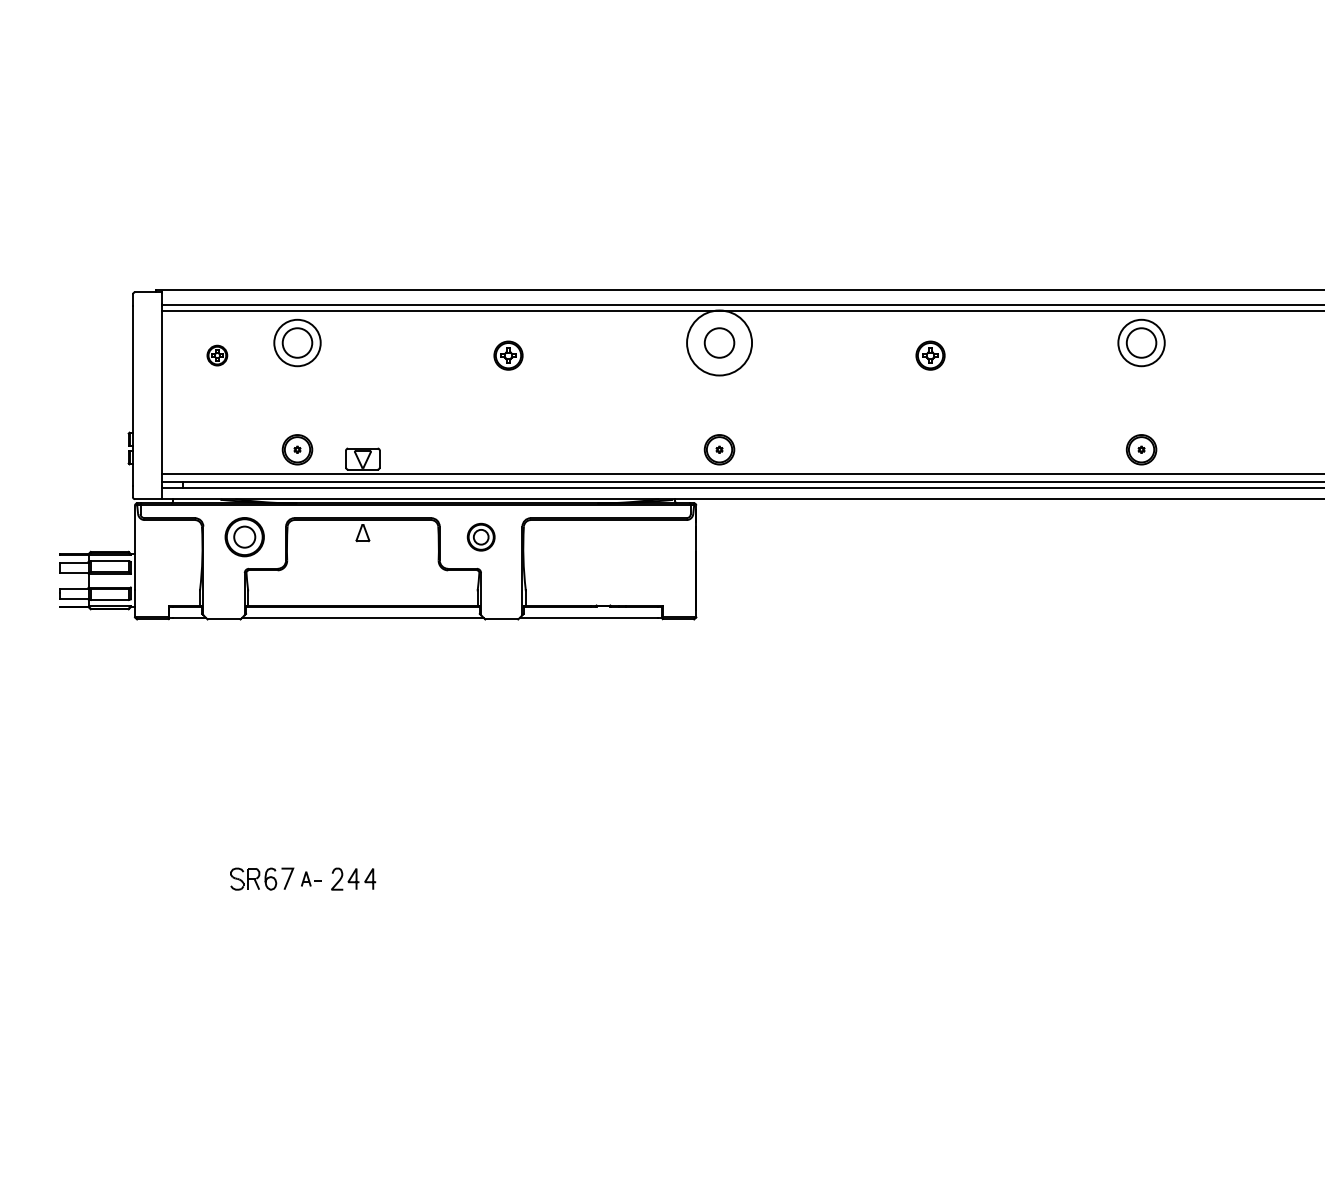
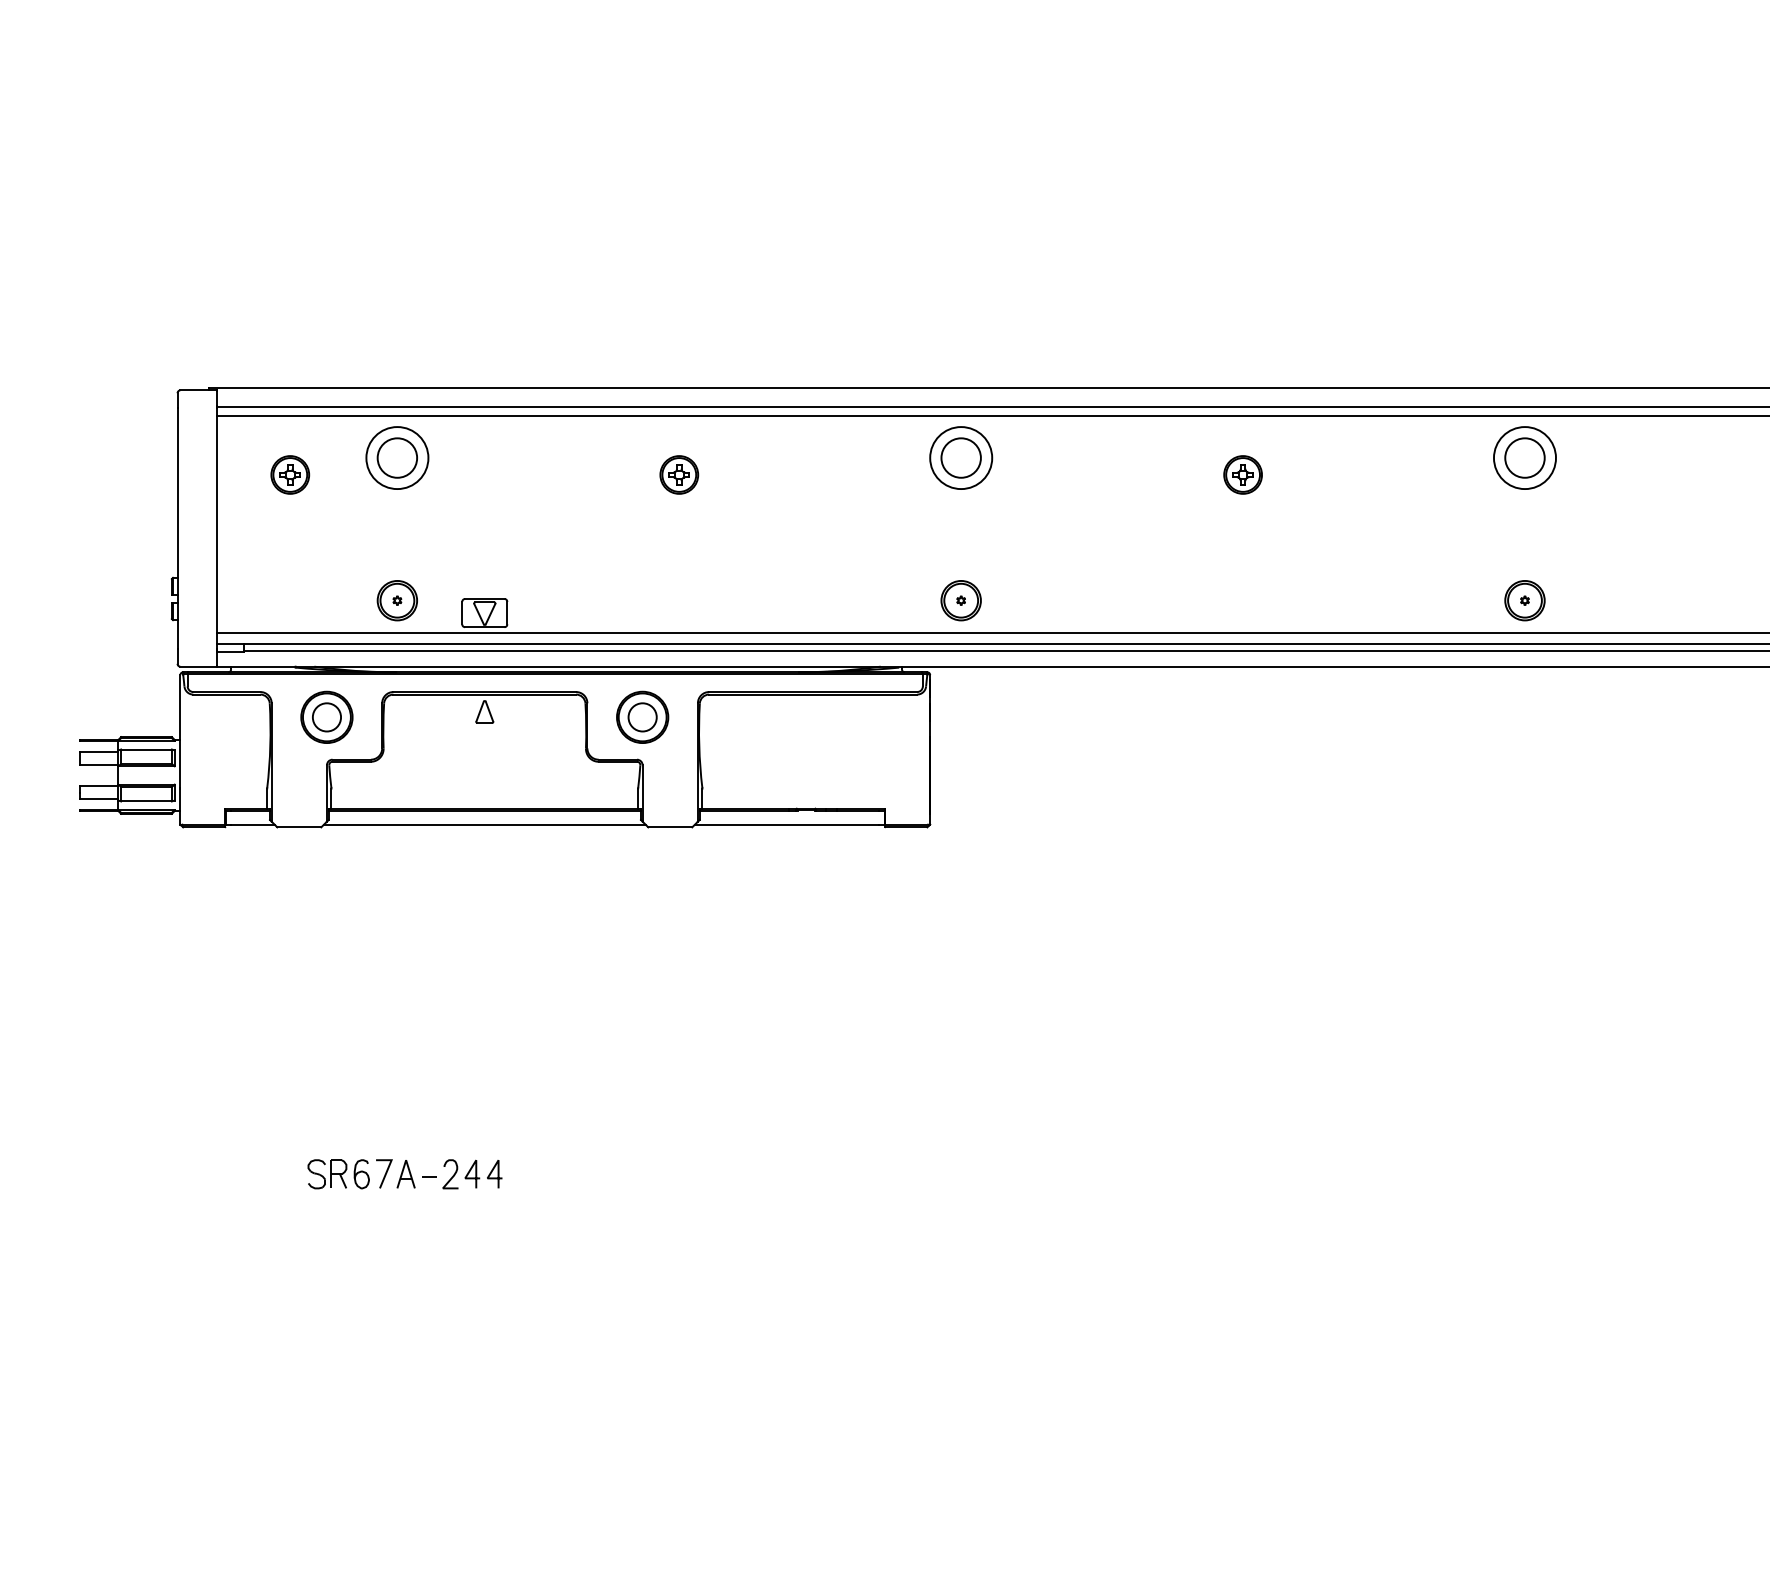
circle: (719, 342) -> (961, 457), size x0.71
part: (217, 355) -> (290, 474), size x1.43
part: (481, 537) -> (643, 717), size x1.43
part: (311, 878) -> (416, 1173), size x1.43

